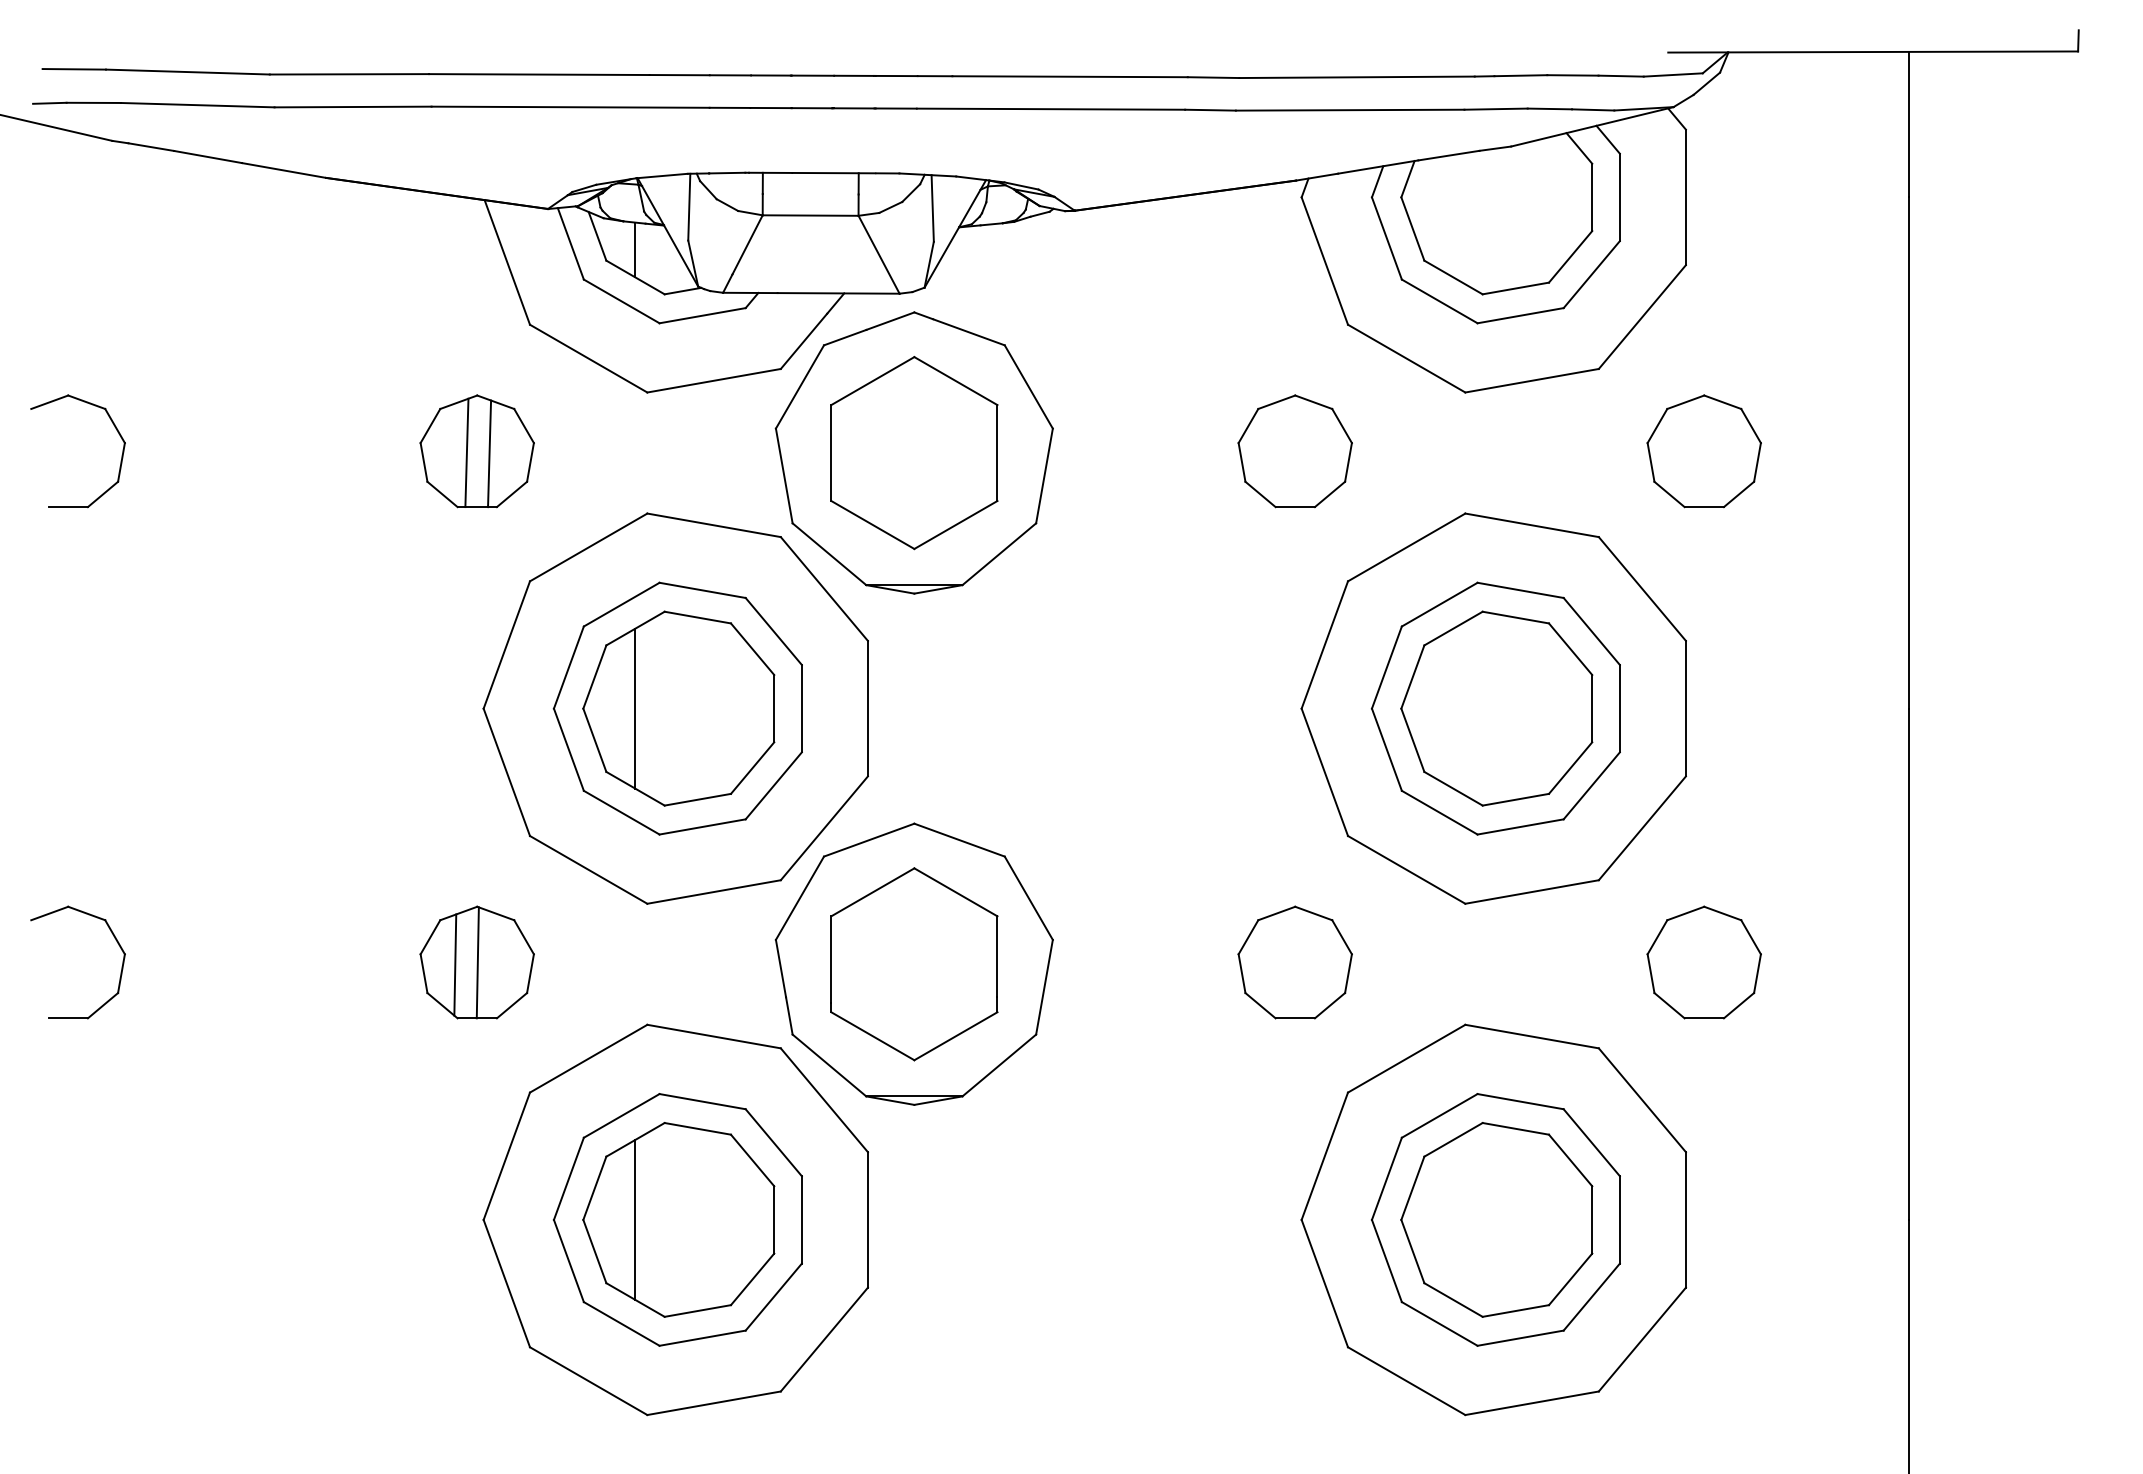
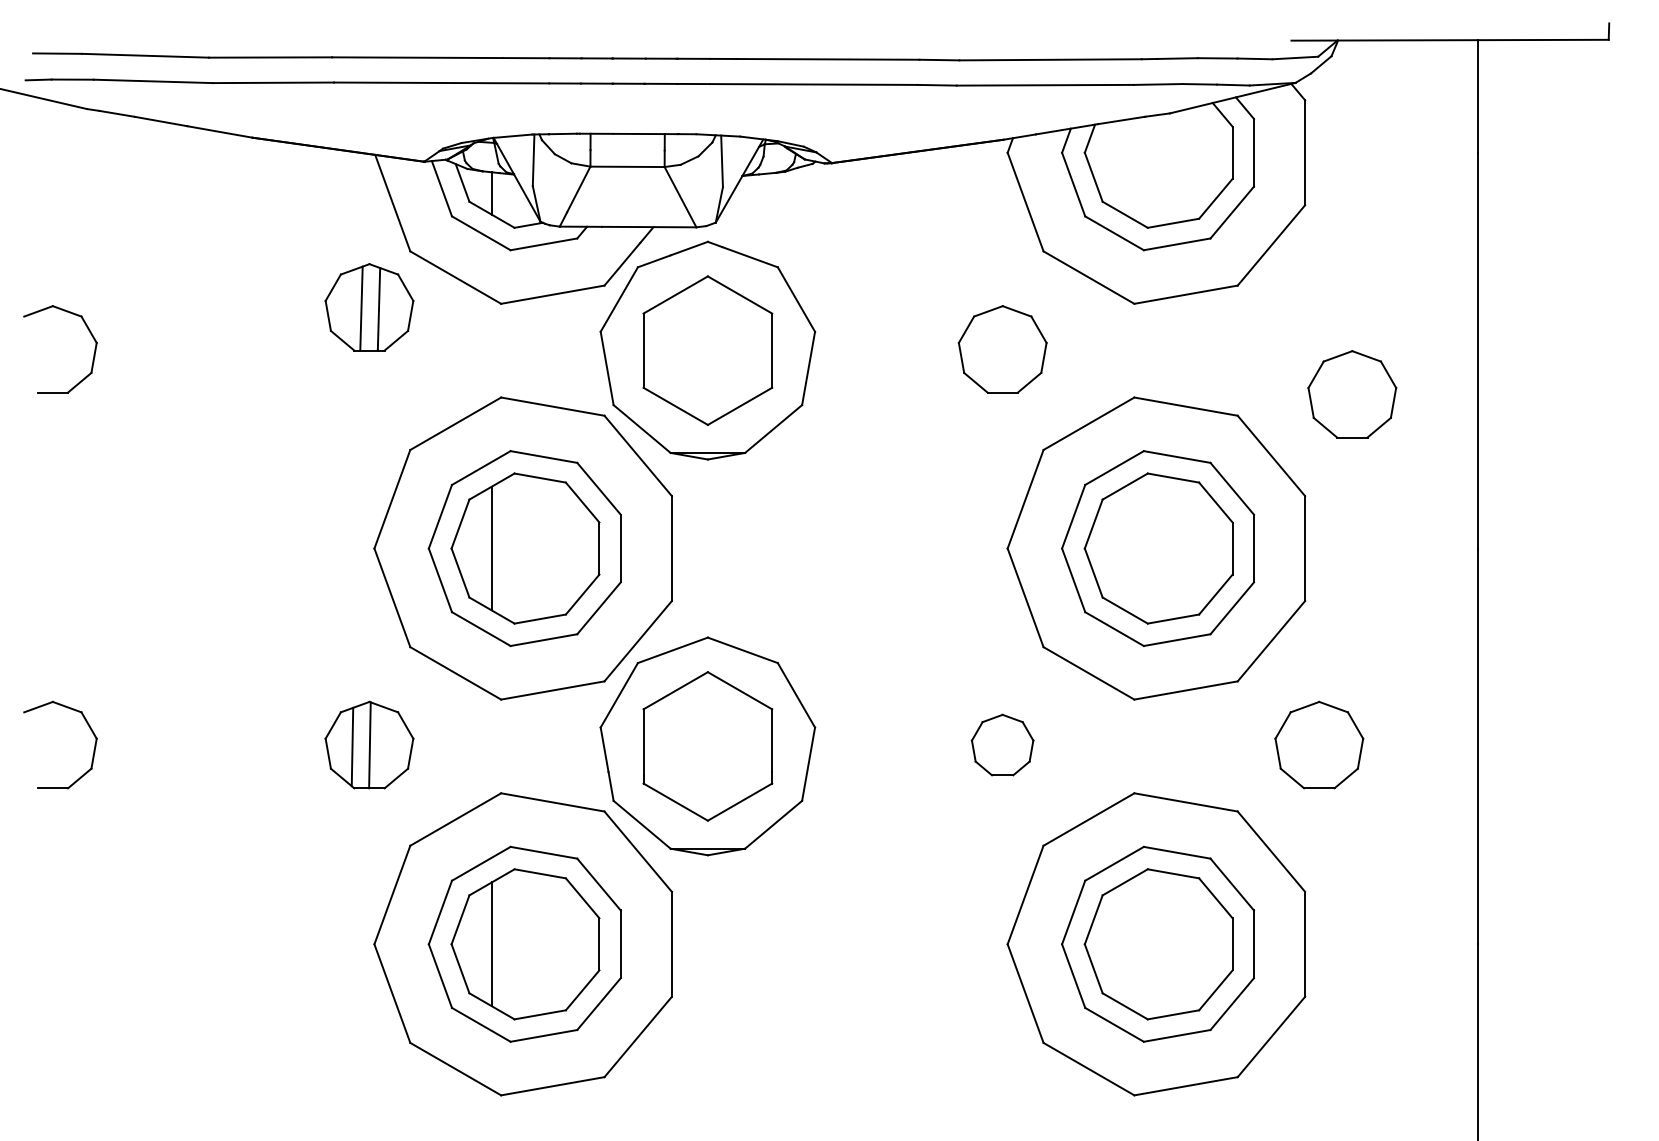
part: (477, 451) -> (369, 307), moved
part: (1704, 451) -> (1352, 394), moved
part: (1294, 961) -> (1002, 744), size x0.7

